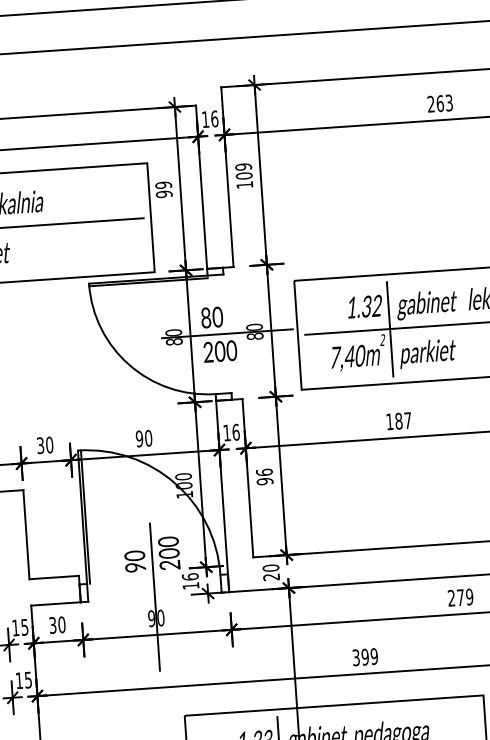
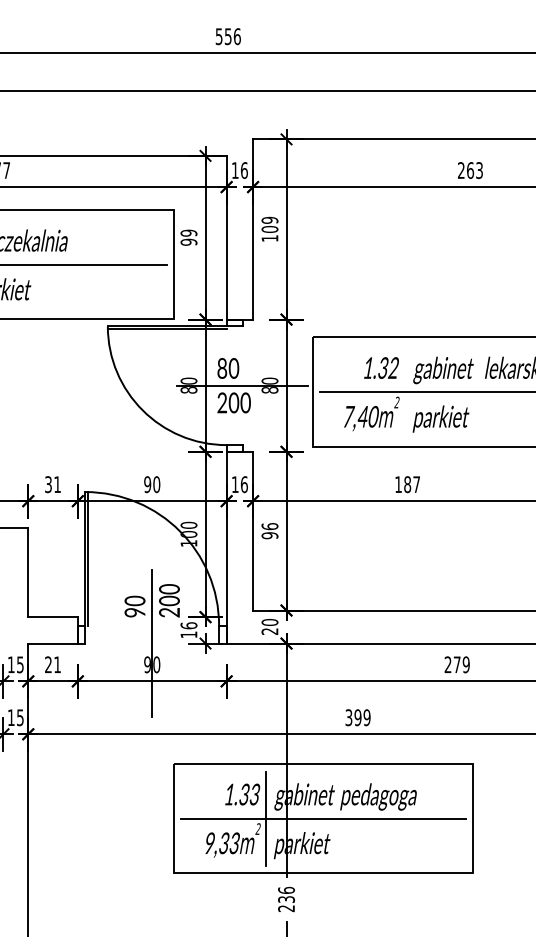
line: (390, 329) -> (405, 392), removed
text: (49, 444) -> (57, 484), 30 -> 31
text: (57, 624) -> (53, 664), 30 -> 21

